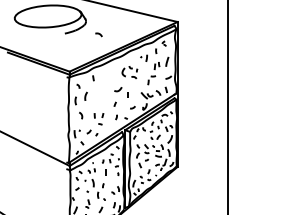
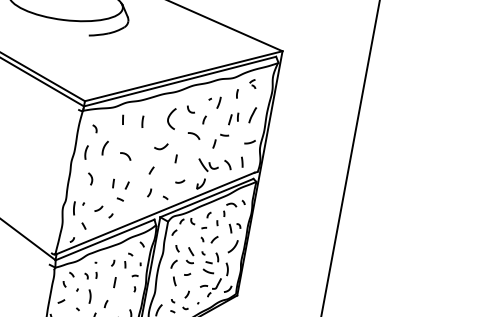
curve: (98, 34) -> (125, 155), moved
part: (129, 72) -> (185, 121), size x1.43
curve: (104, 76) -> (142, 120), added

